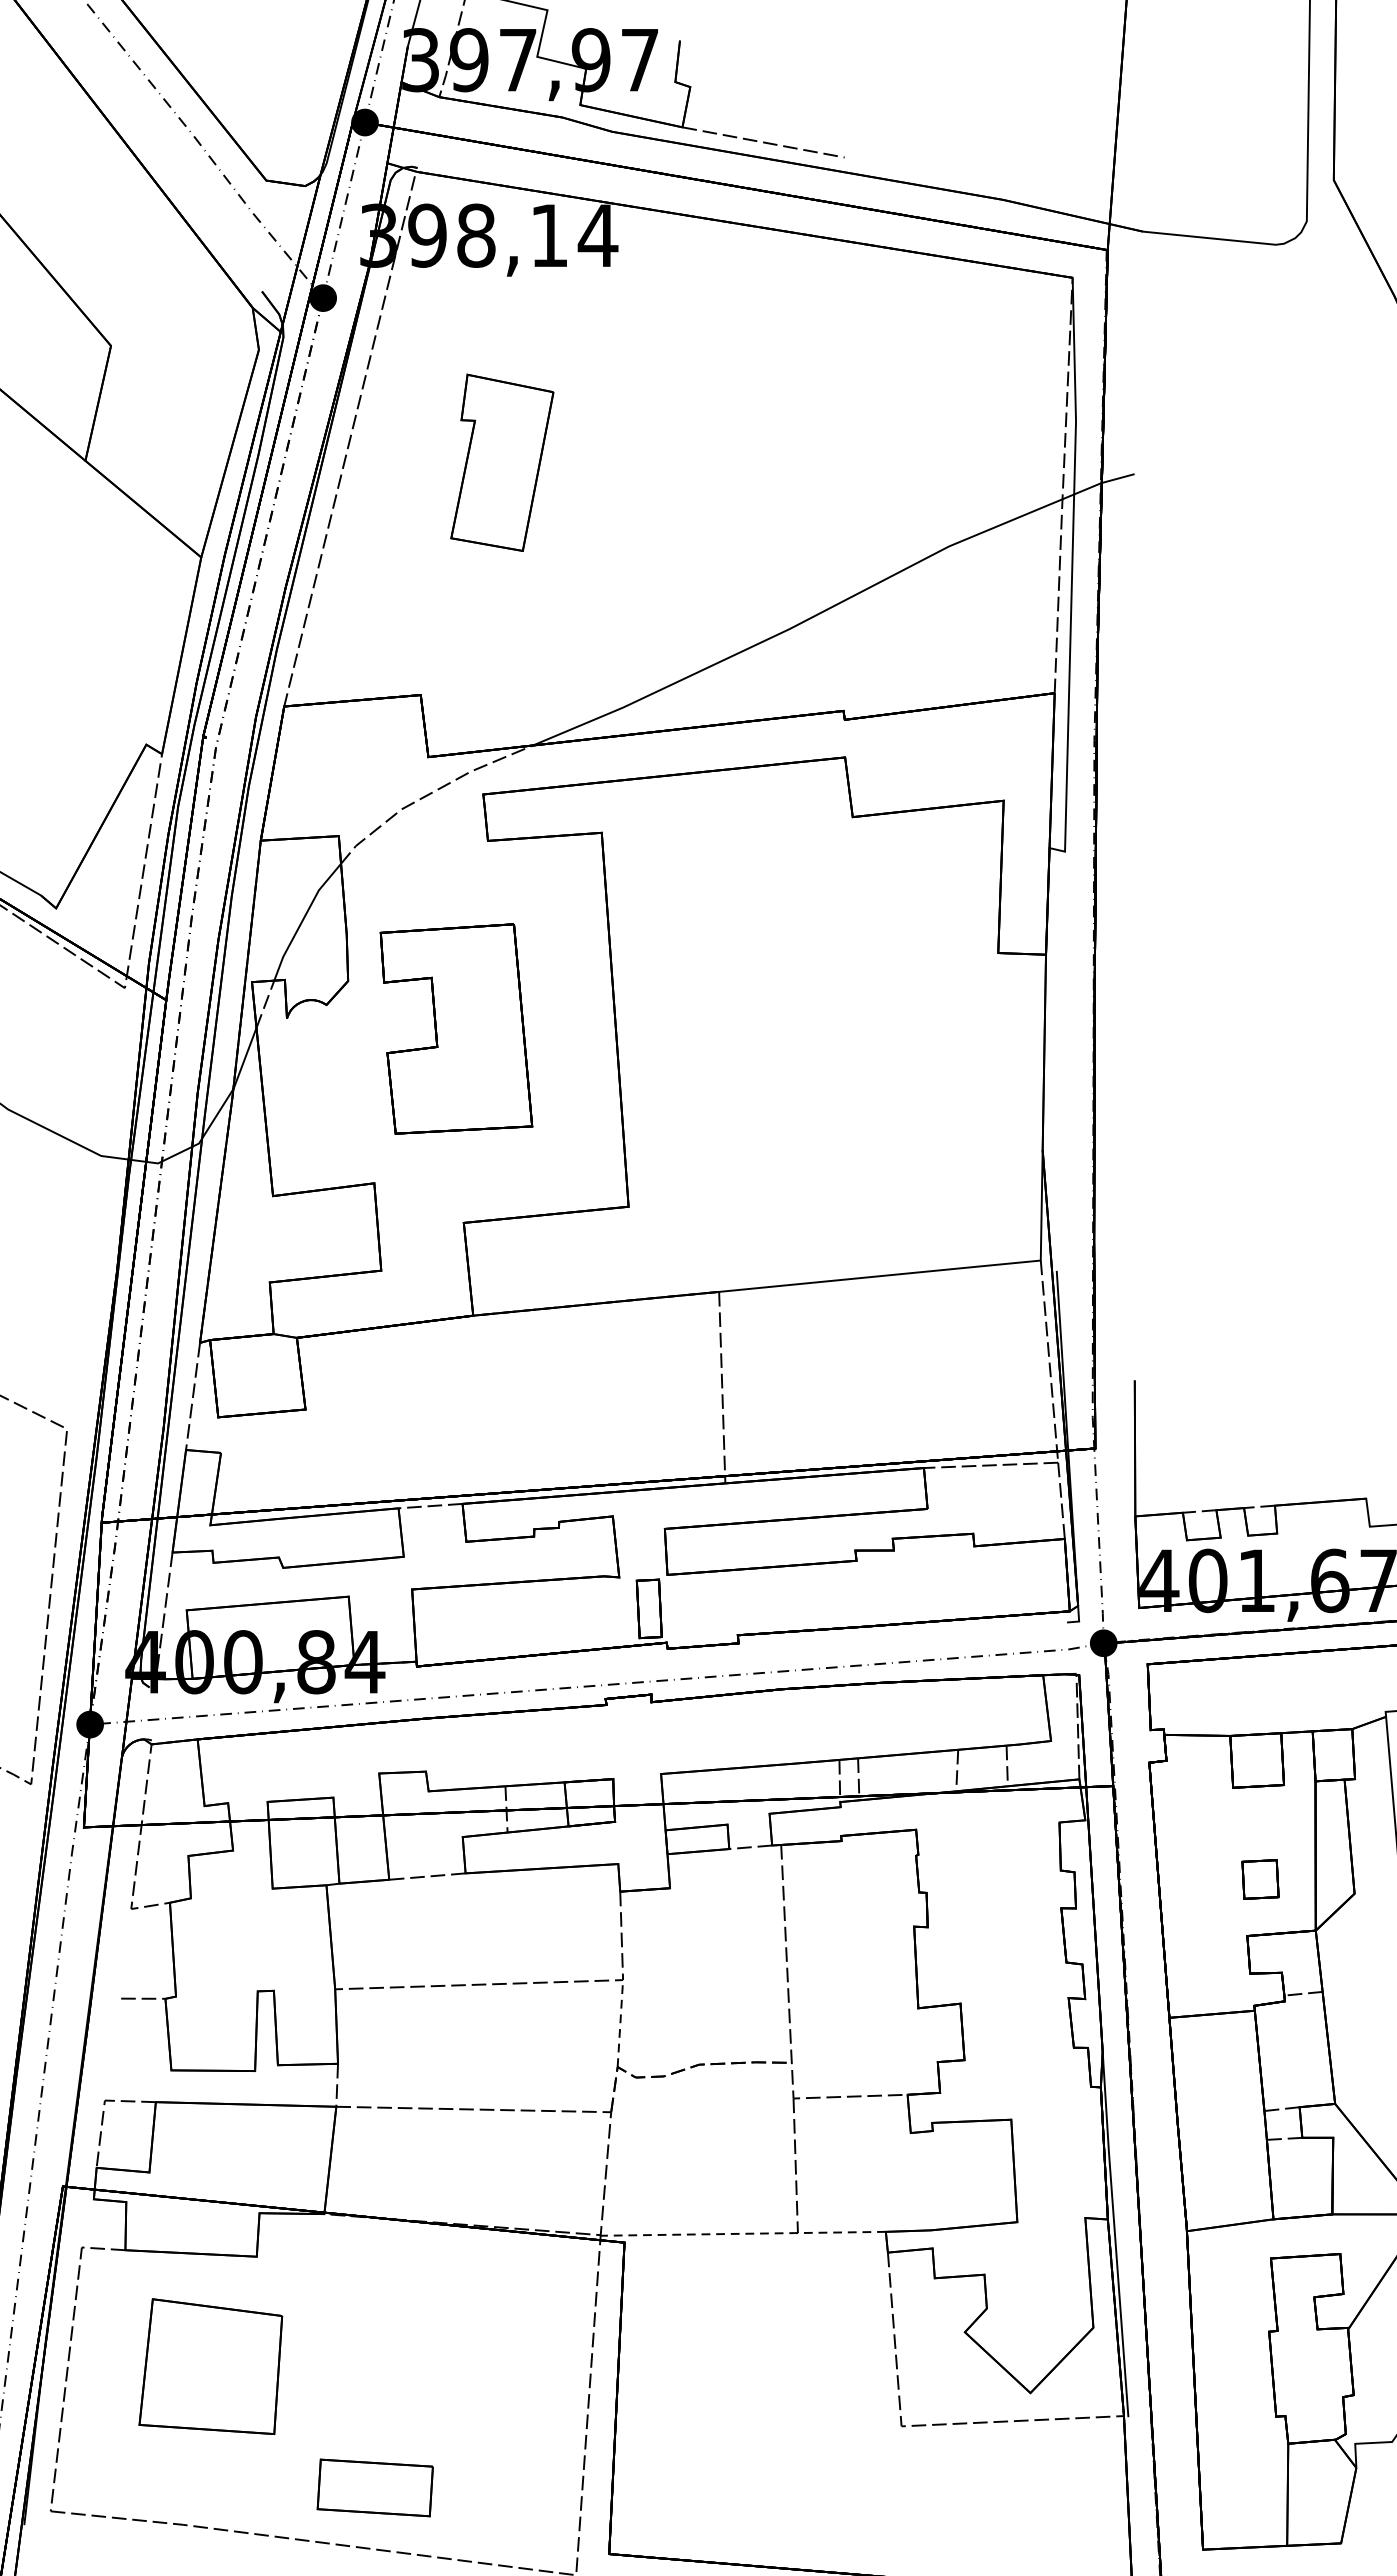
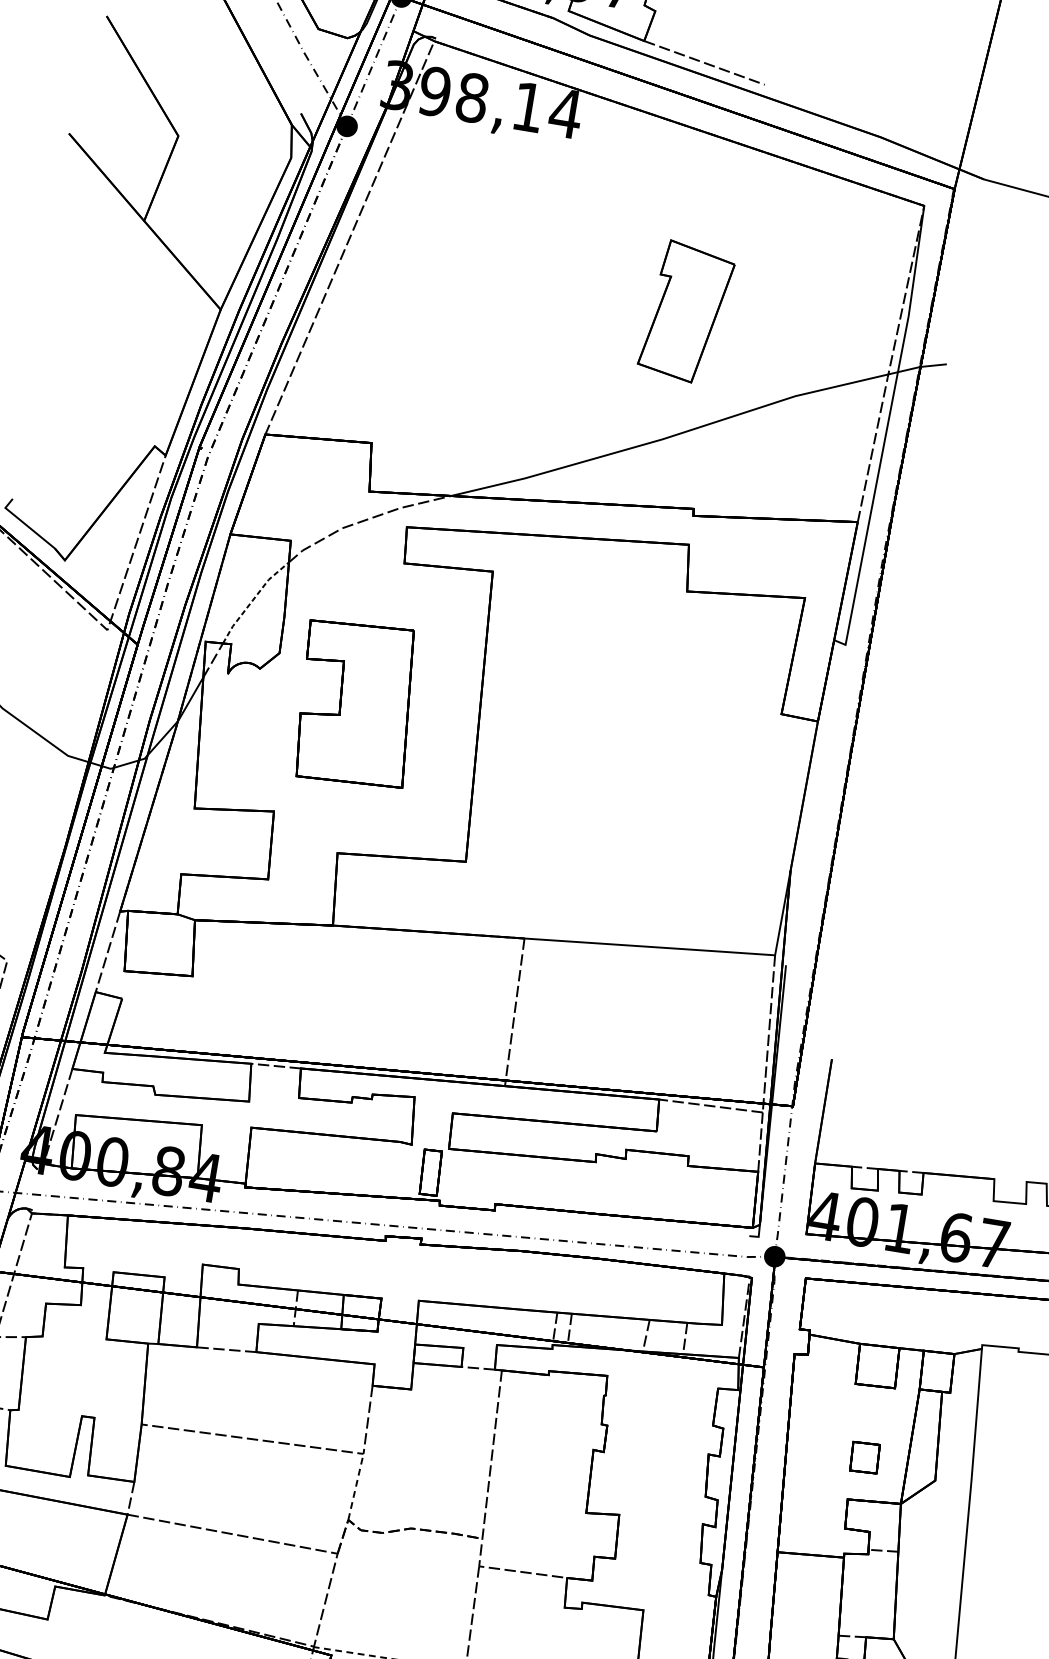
part: (502, 462) -> (686, 312), moved
line: (303, 919) -> (253, 600), solid -> dashed

